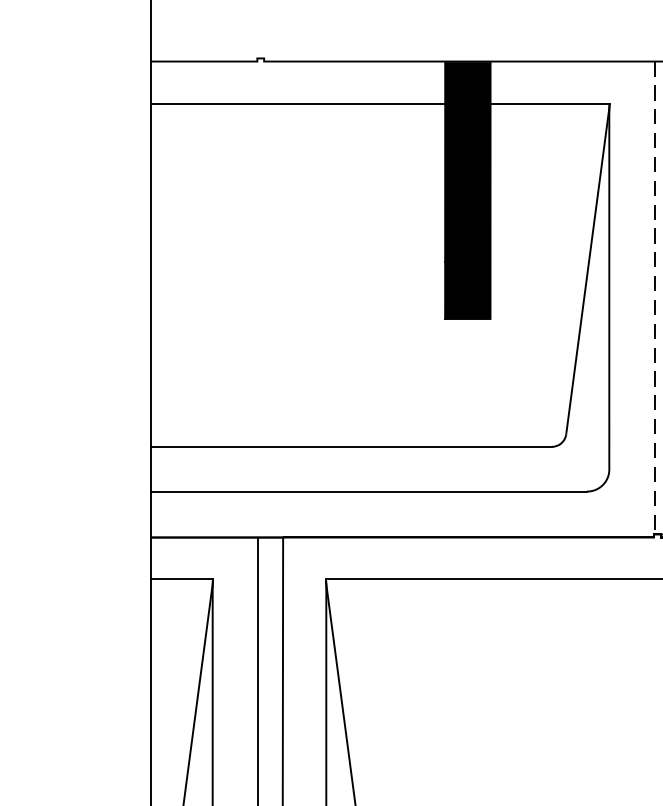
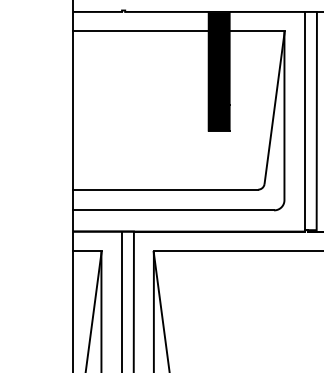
line: (654, 298) -> (305, 121), dashed -> solid

